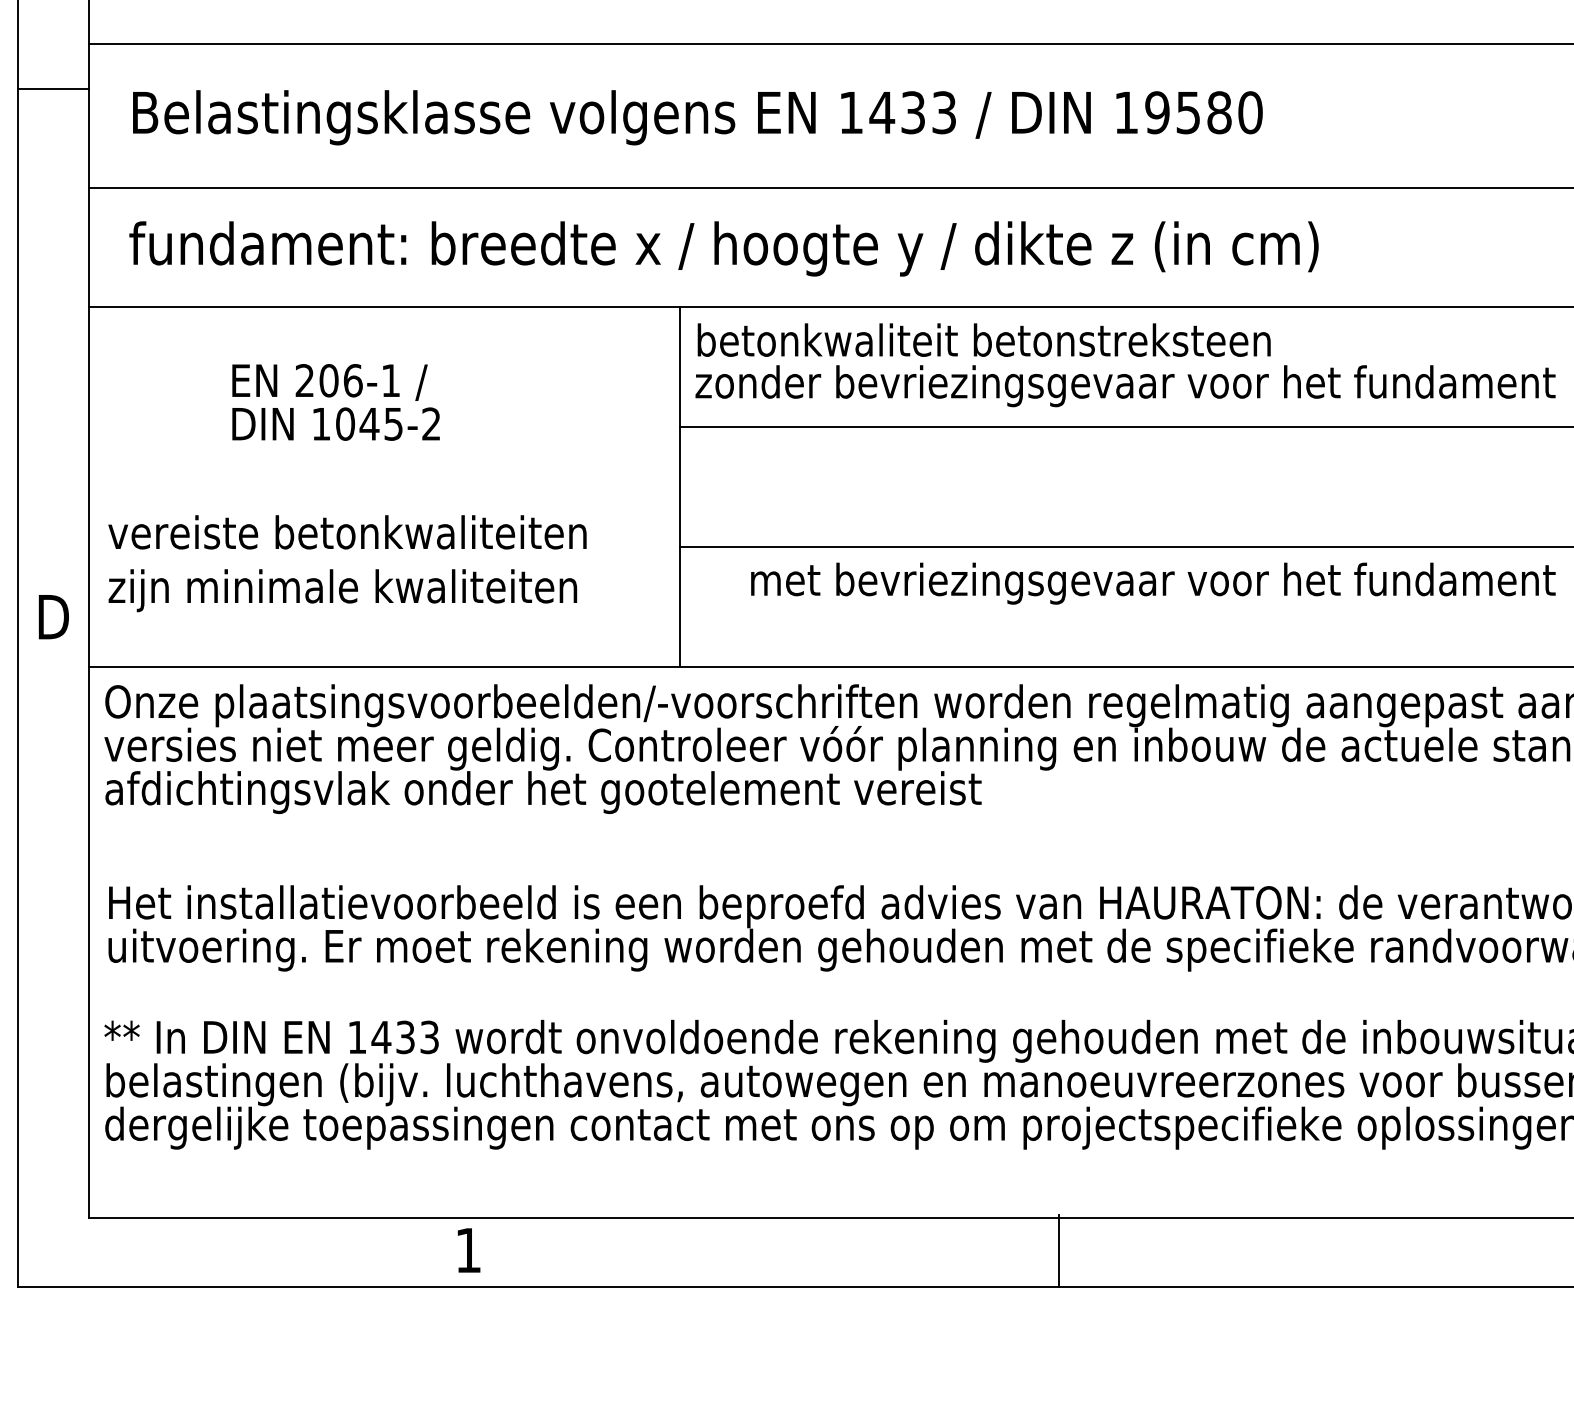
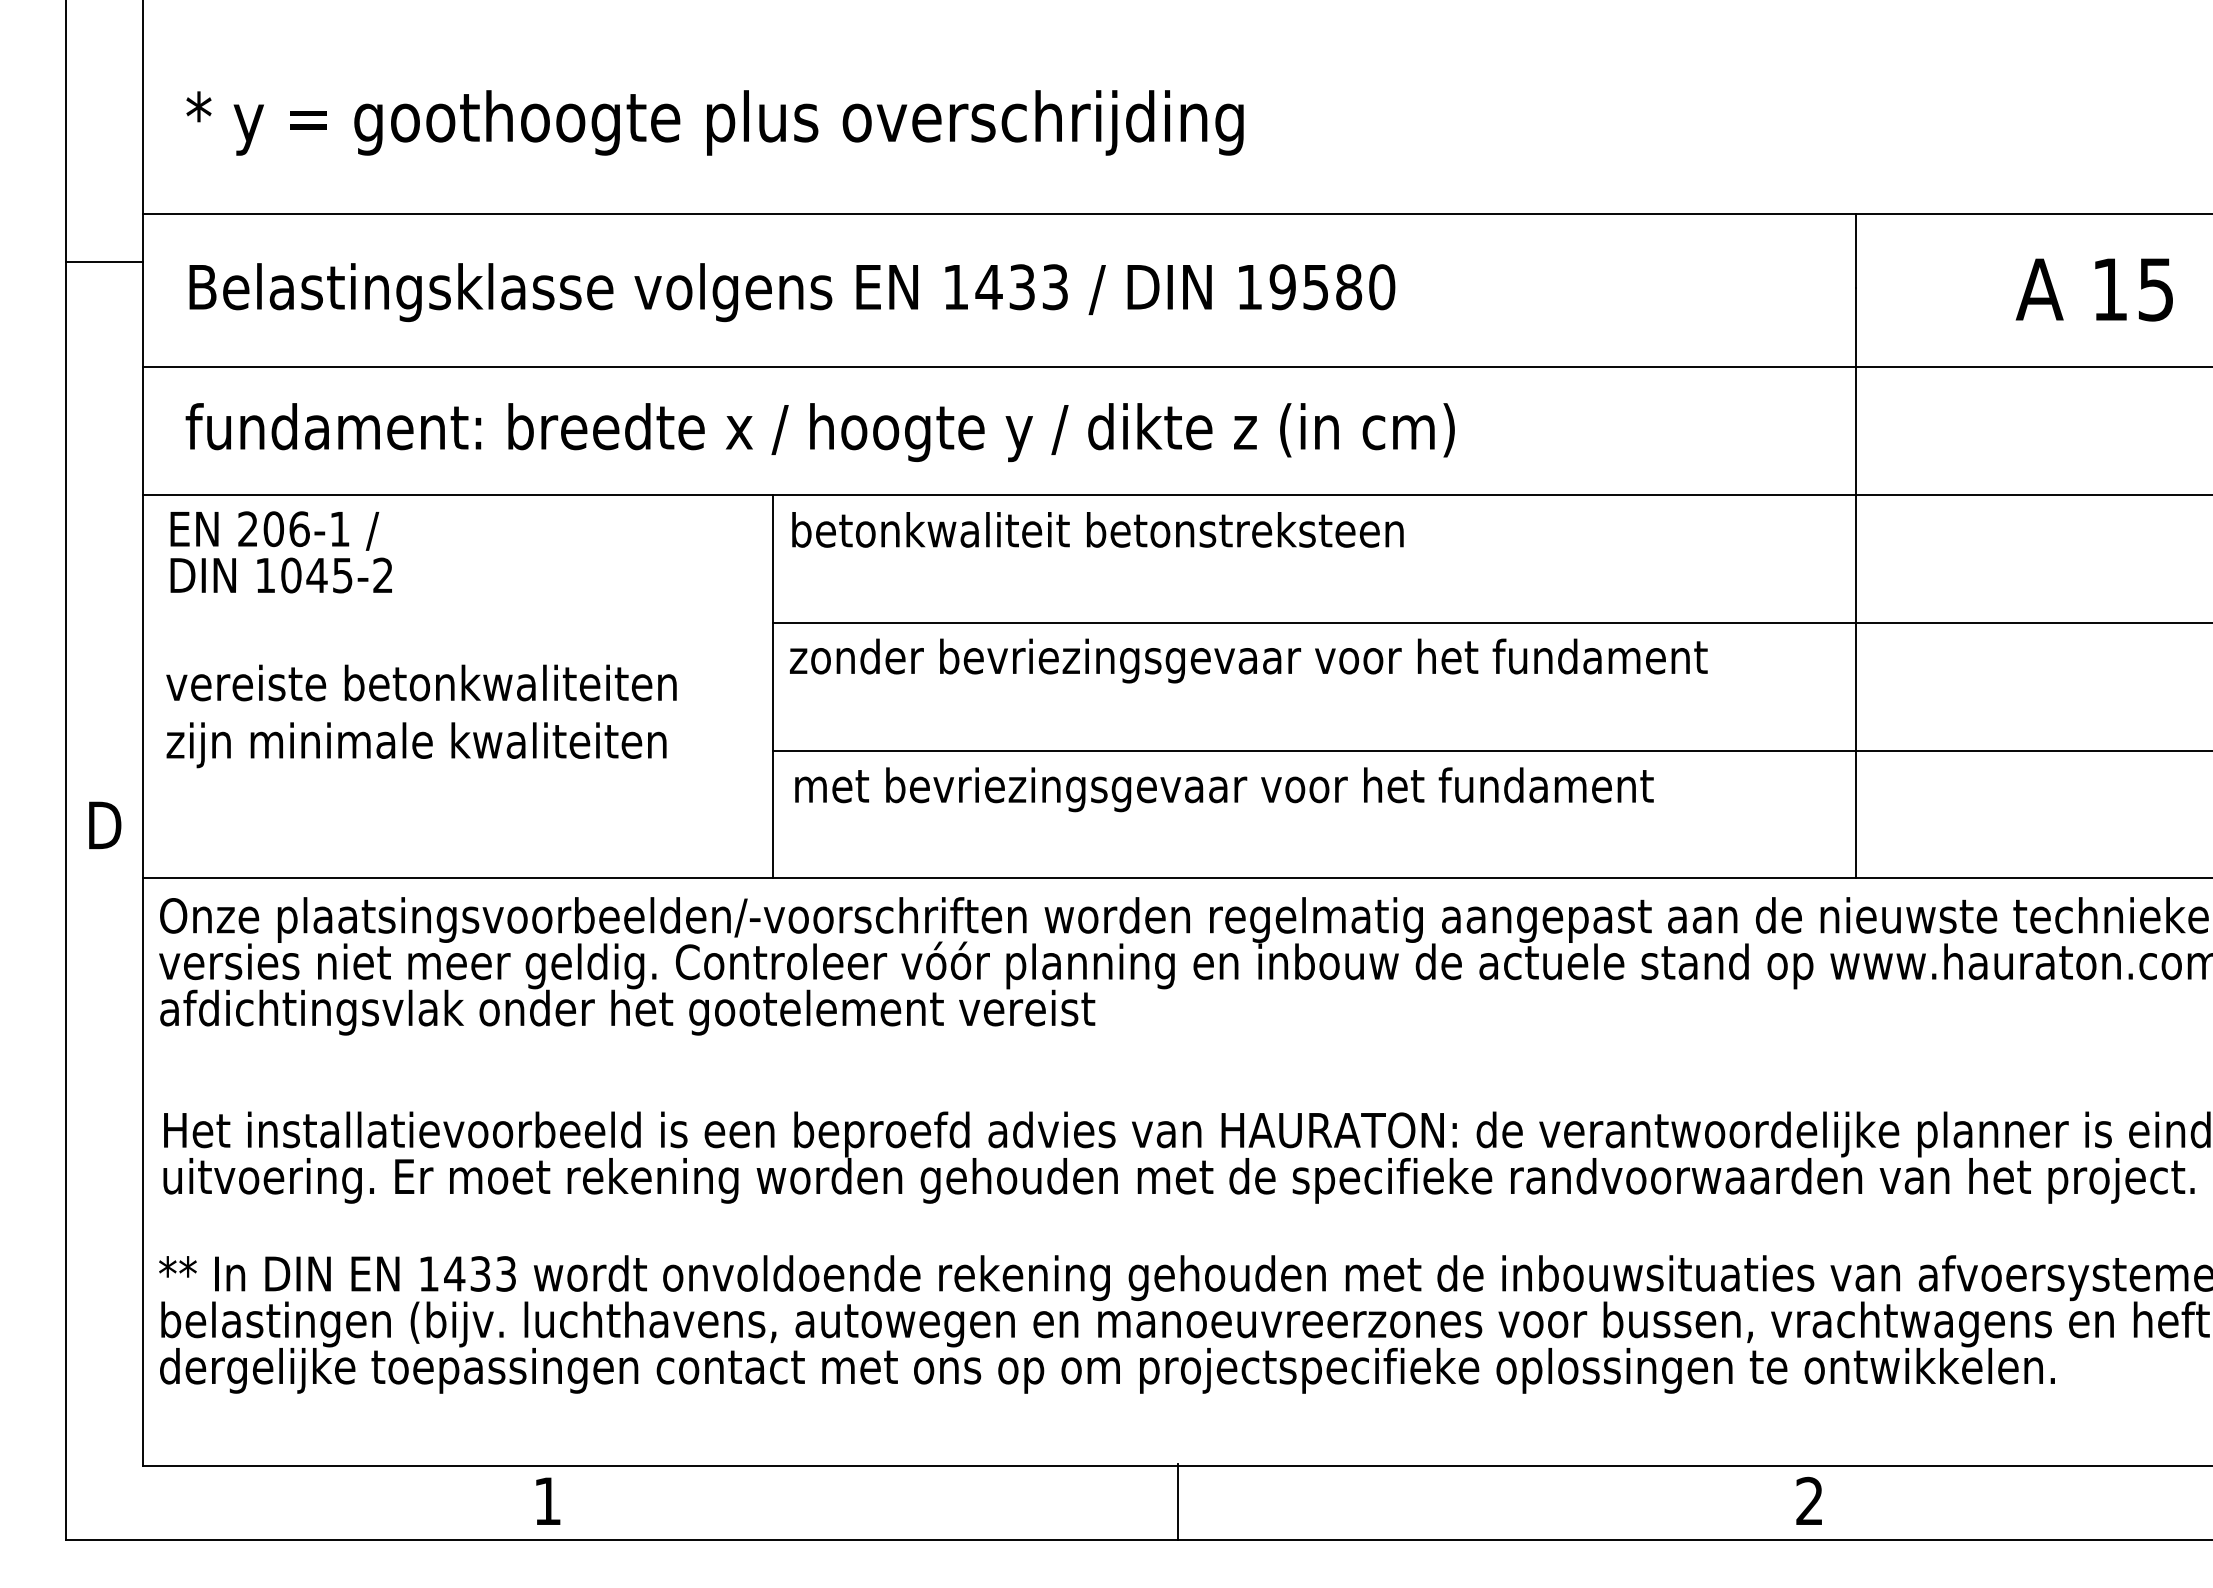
text: (1125, 385) -> (1248, 660), moved
text: (335, 402) -> (280, 552), moved
text: (347, 563) -> (421, 716), moved
text: (1153, 583) -> (1224, 789), moved

